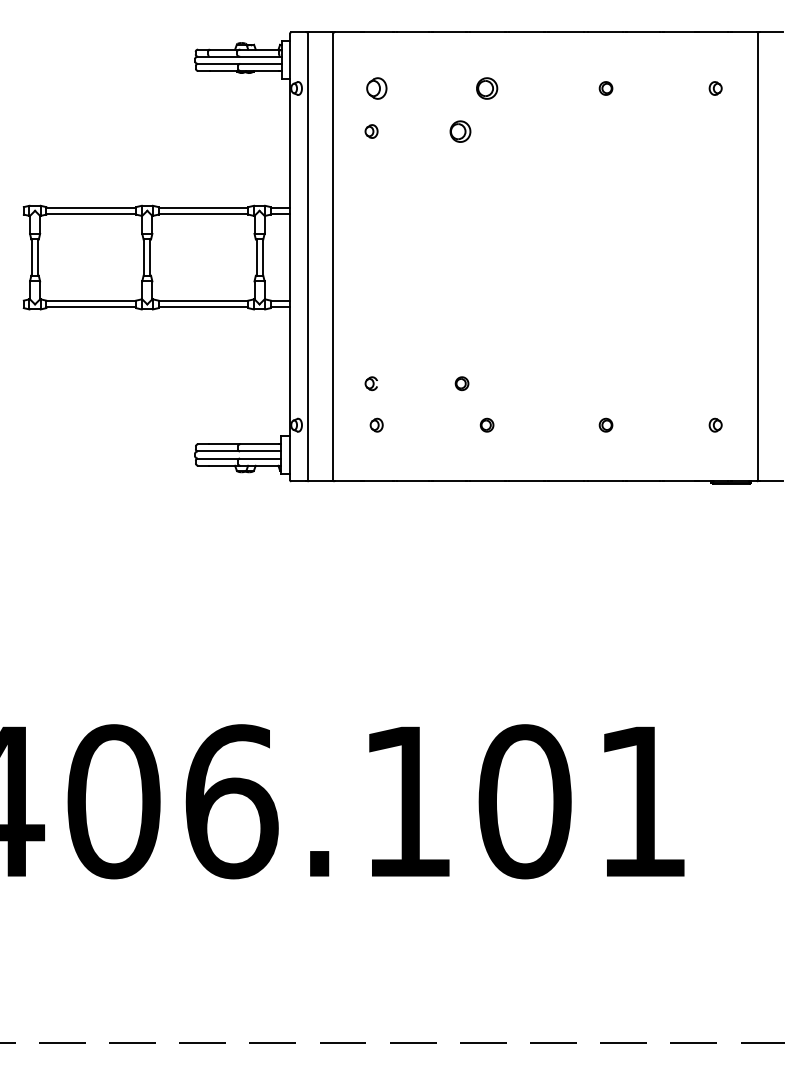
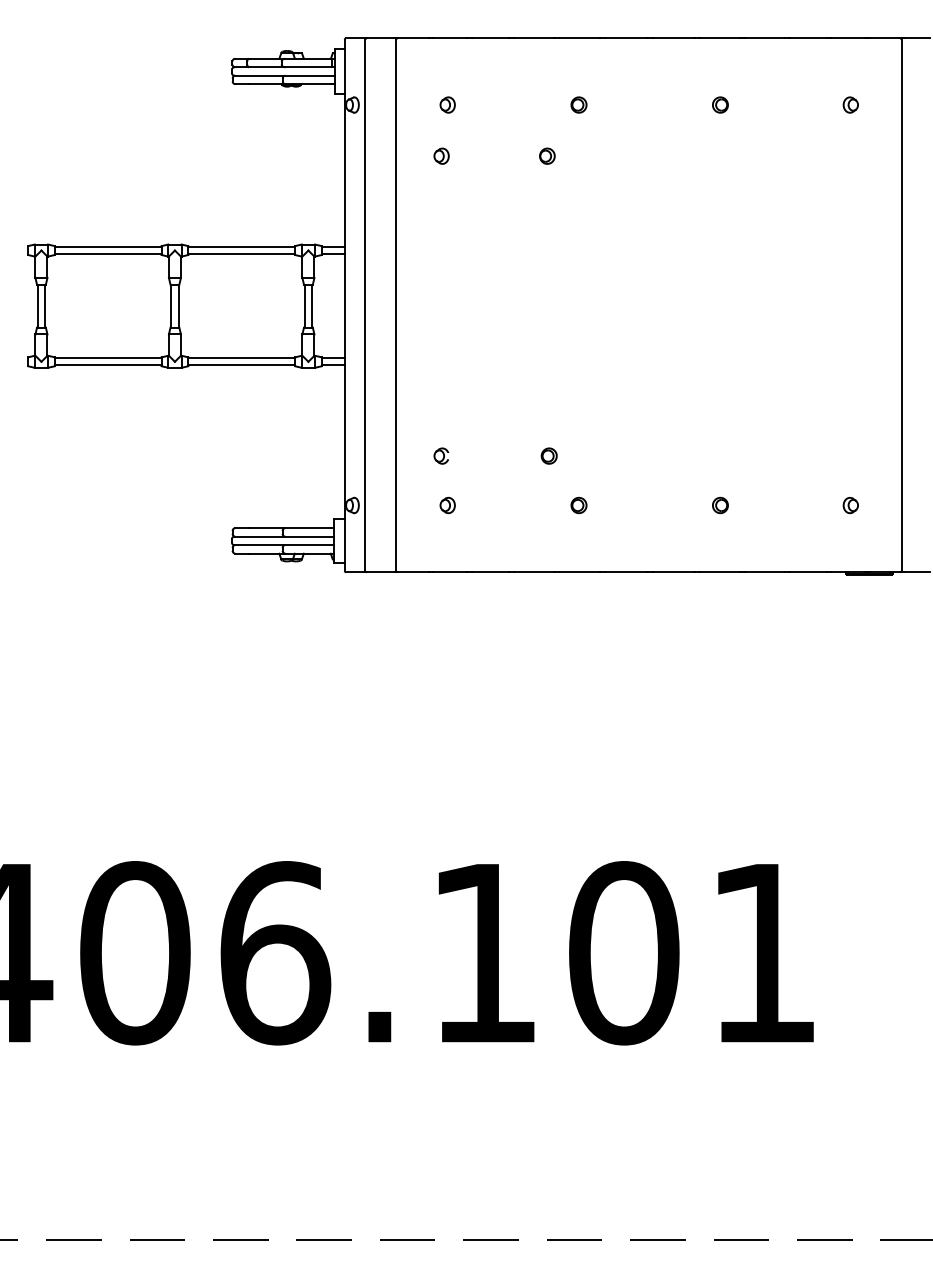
part: (376, 88) -> (447, 104), size x0.62
part: (486, 88) -> (578, 104), size x0.62
part: (460, 130) -> (547, 155), size x0.62

